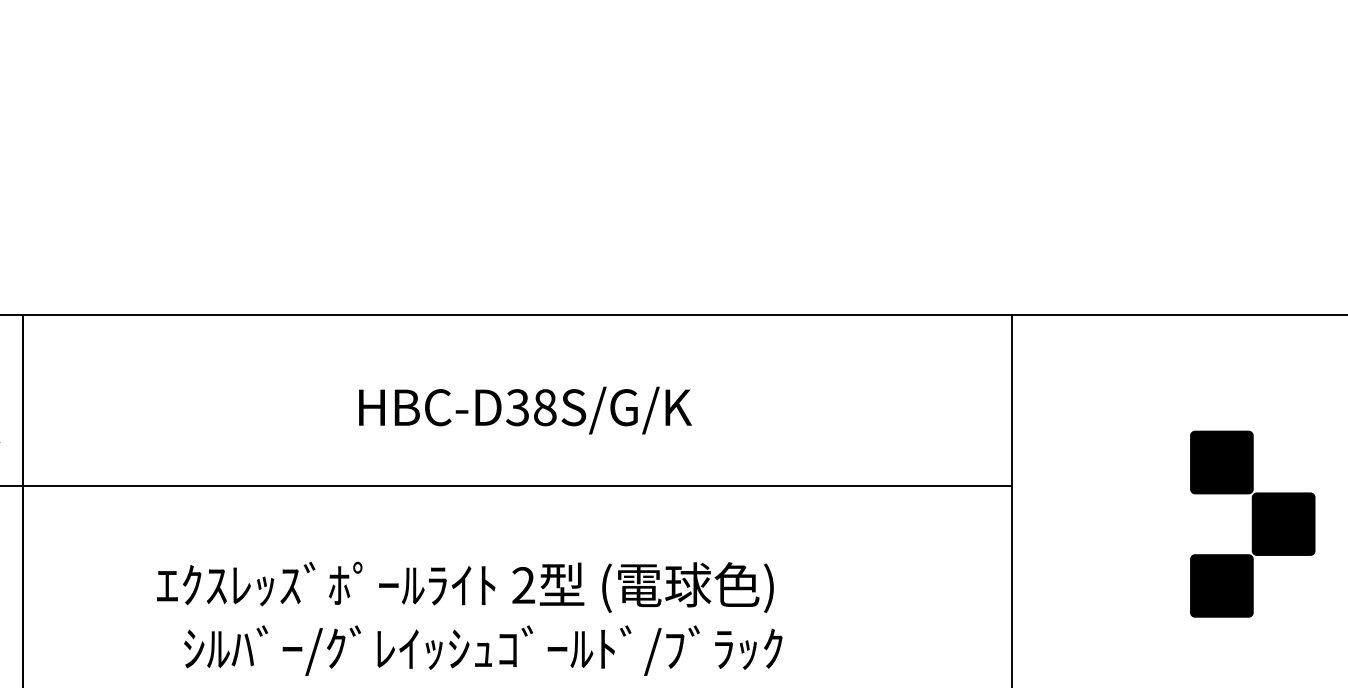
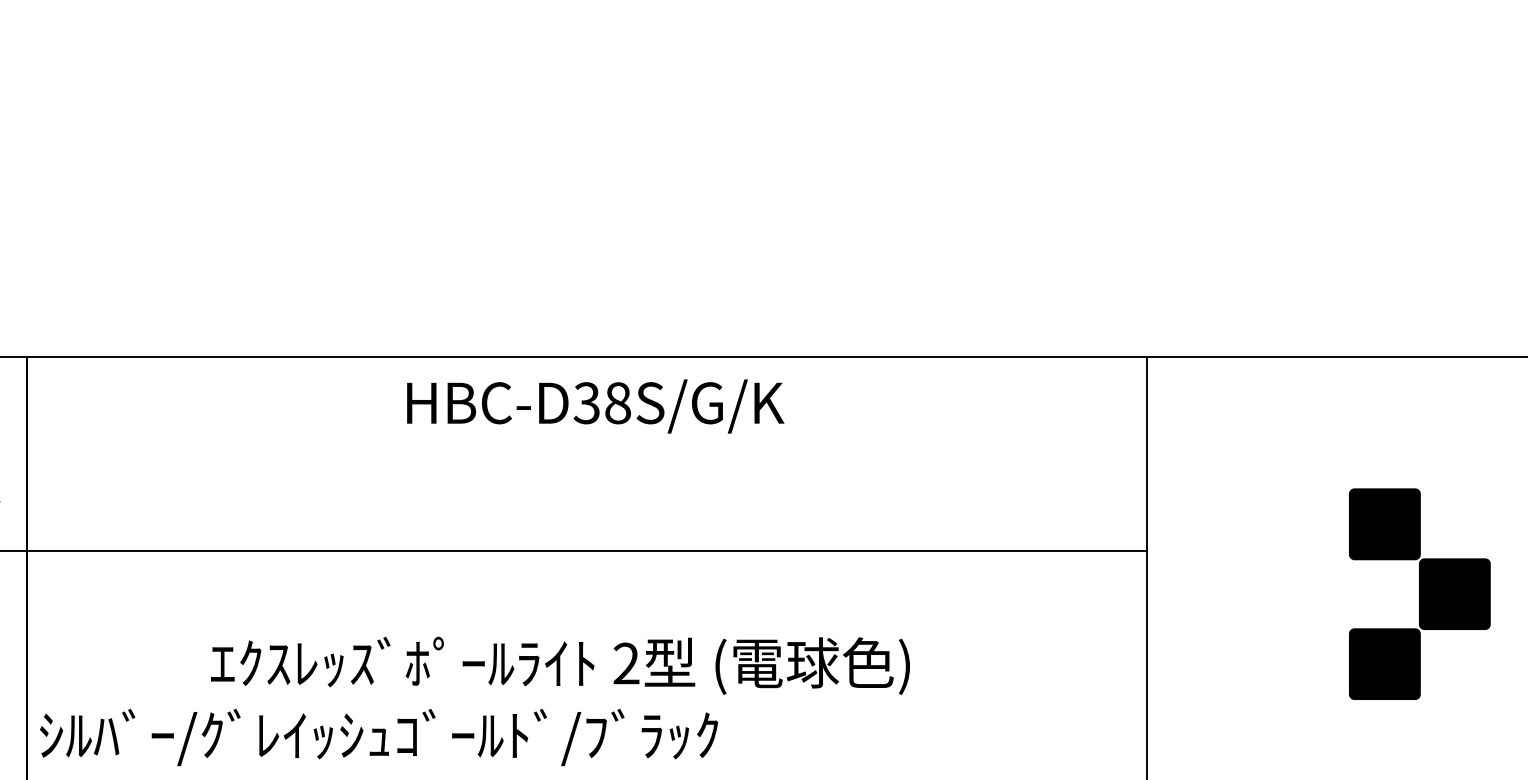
text: (525, 410) -> (595, 406), moved
text: (465, 586) -> (560, 664), moved
text: (483, 650) -> (379, 737), moved

